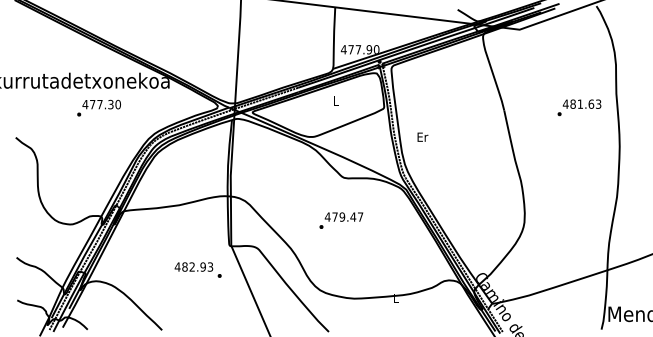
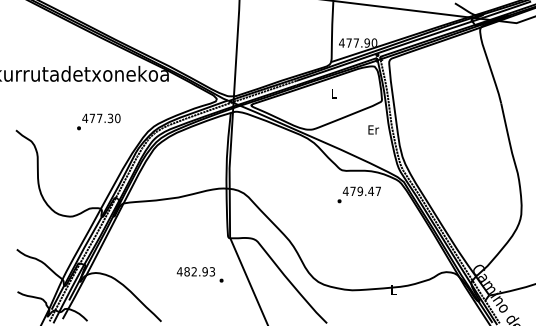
text: (98, 107) -> (98, 121), moved
text: (422, 136) -> (373, 129), moved
text: (341, 220) -> (359, 194), moved
text: (197, 269) -> (199, 274), moved

